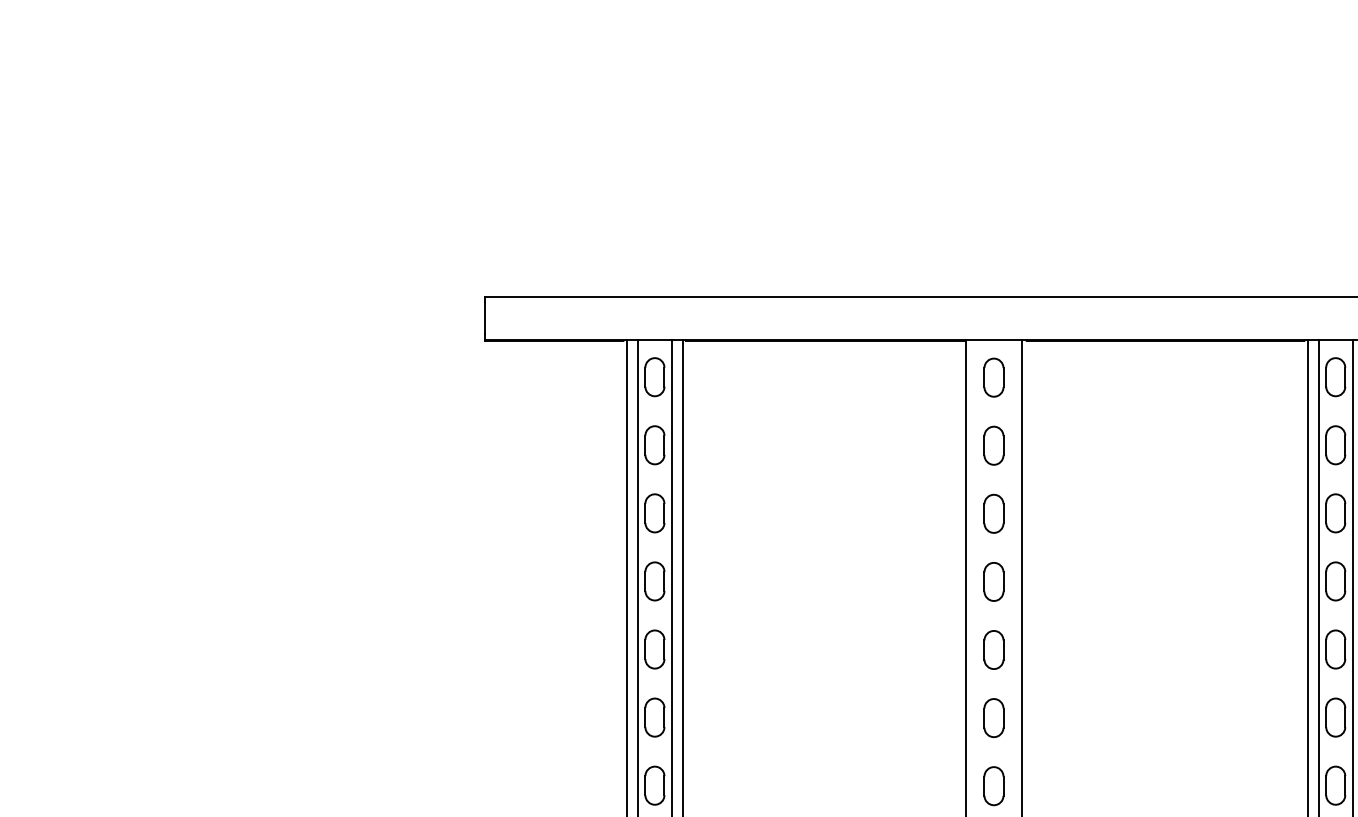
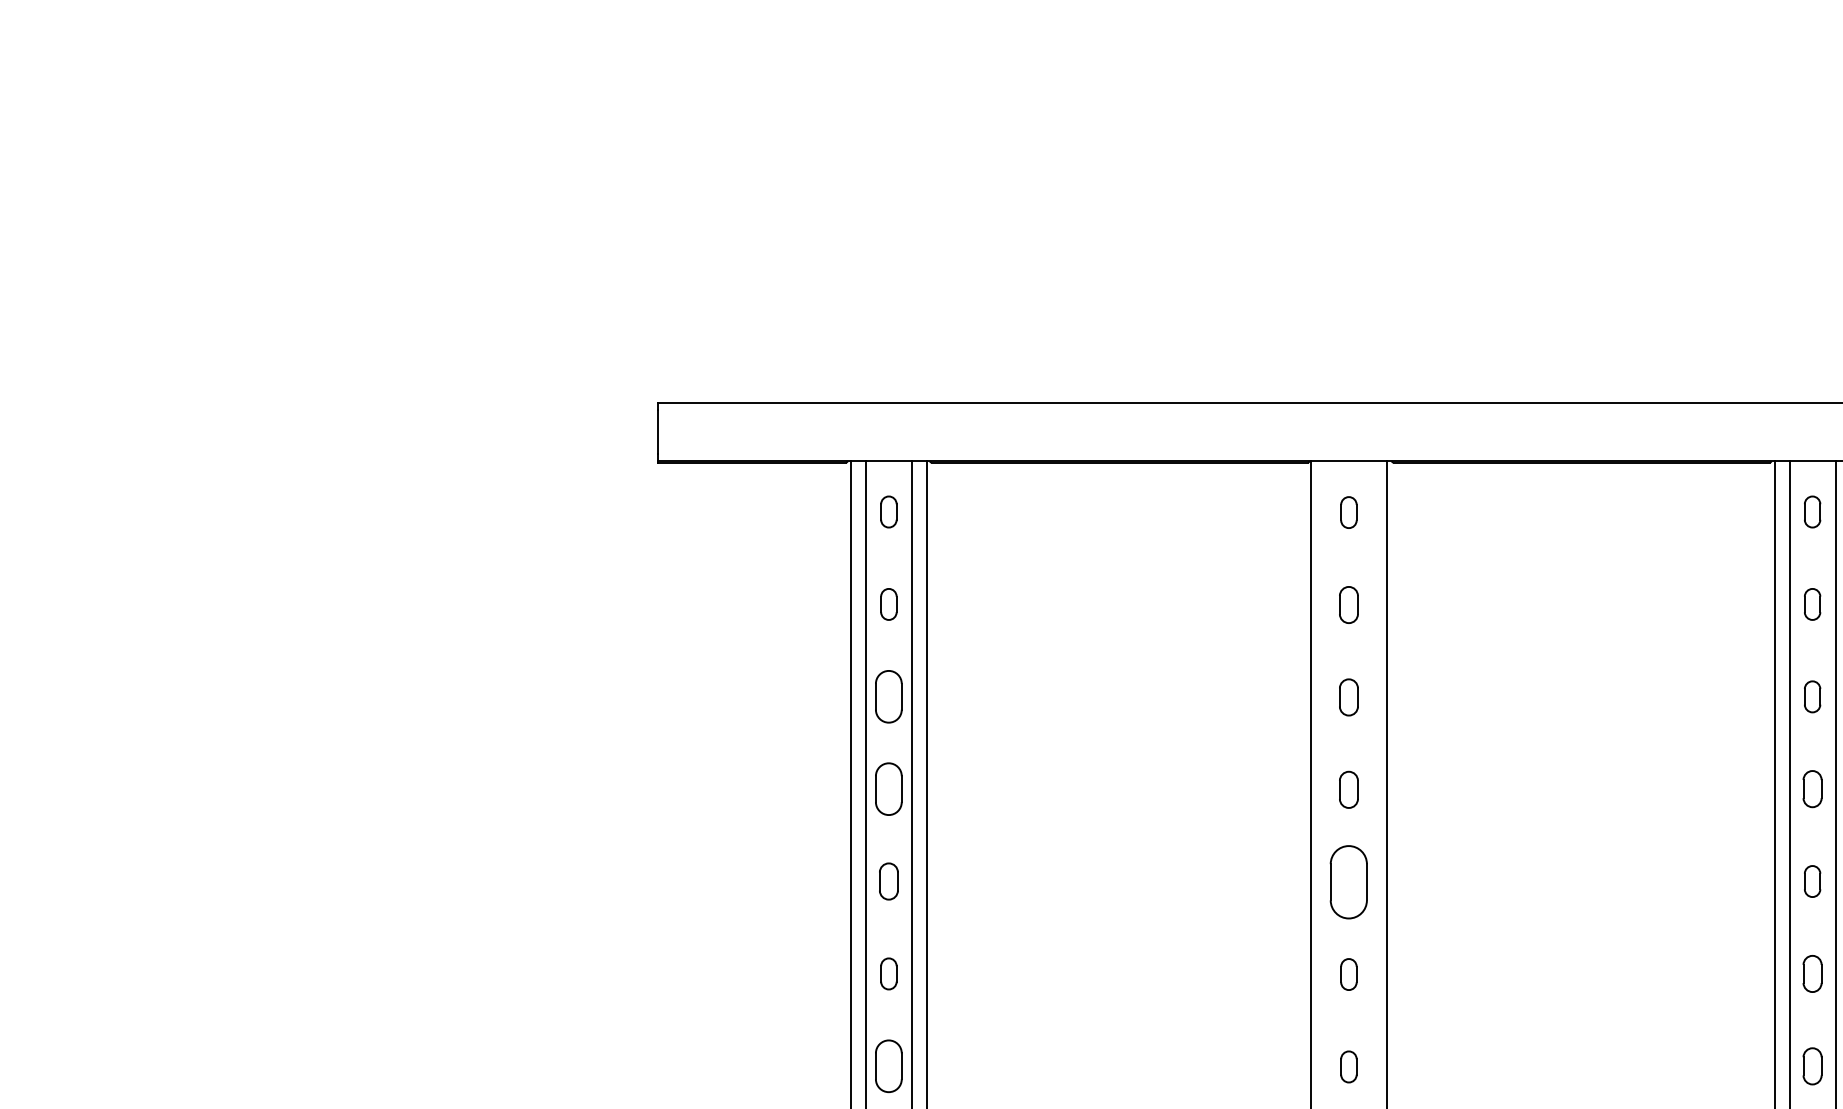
part: (654, 376) -> (888, 511), size x0.6
part: (1335, 376) -> (1812, 511), size x0.6
part: (993, 377) -> (1348, 512), size x0.6
part: (654, 445) -> (888, 604), size x0.6
part: (993, 445) -> (1348, 604), size x0.7
part: (1335, 445) -> (1812, 604), size x0.6
part: (993, 513) -> (1348, 697), size x0.7
part: (1335, 513) -> (1812, 696), size x0.6
part: (1335, 580) -> (1812, 788), size x0.7
part: (993, 581) -> (1348, 789), size x0.7
part: (654, 649) -> (888, 881), size x0.7
part: (993, 649) -> (1348, 881), size x1.4
part: (1335, 649) -> (1812, 881), size x0.6
part: (654, 717) -> (888, 973), size x0.6
part: (1335, 717) -> (1812, 973), size x0.7
part: (993, 718) -> (1348, 974), size x0.6
part: (993, 785) -> (1348, 1066), size x0.6
part: (1335, 785) -> (1812, 1066), size x0.7

